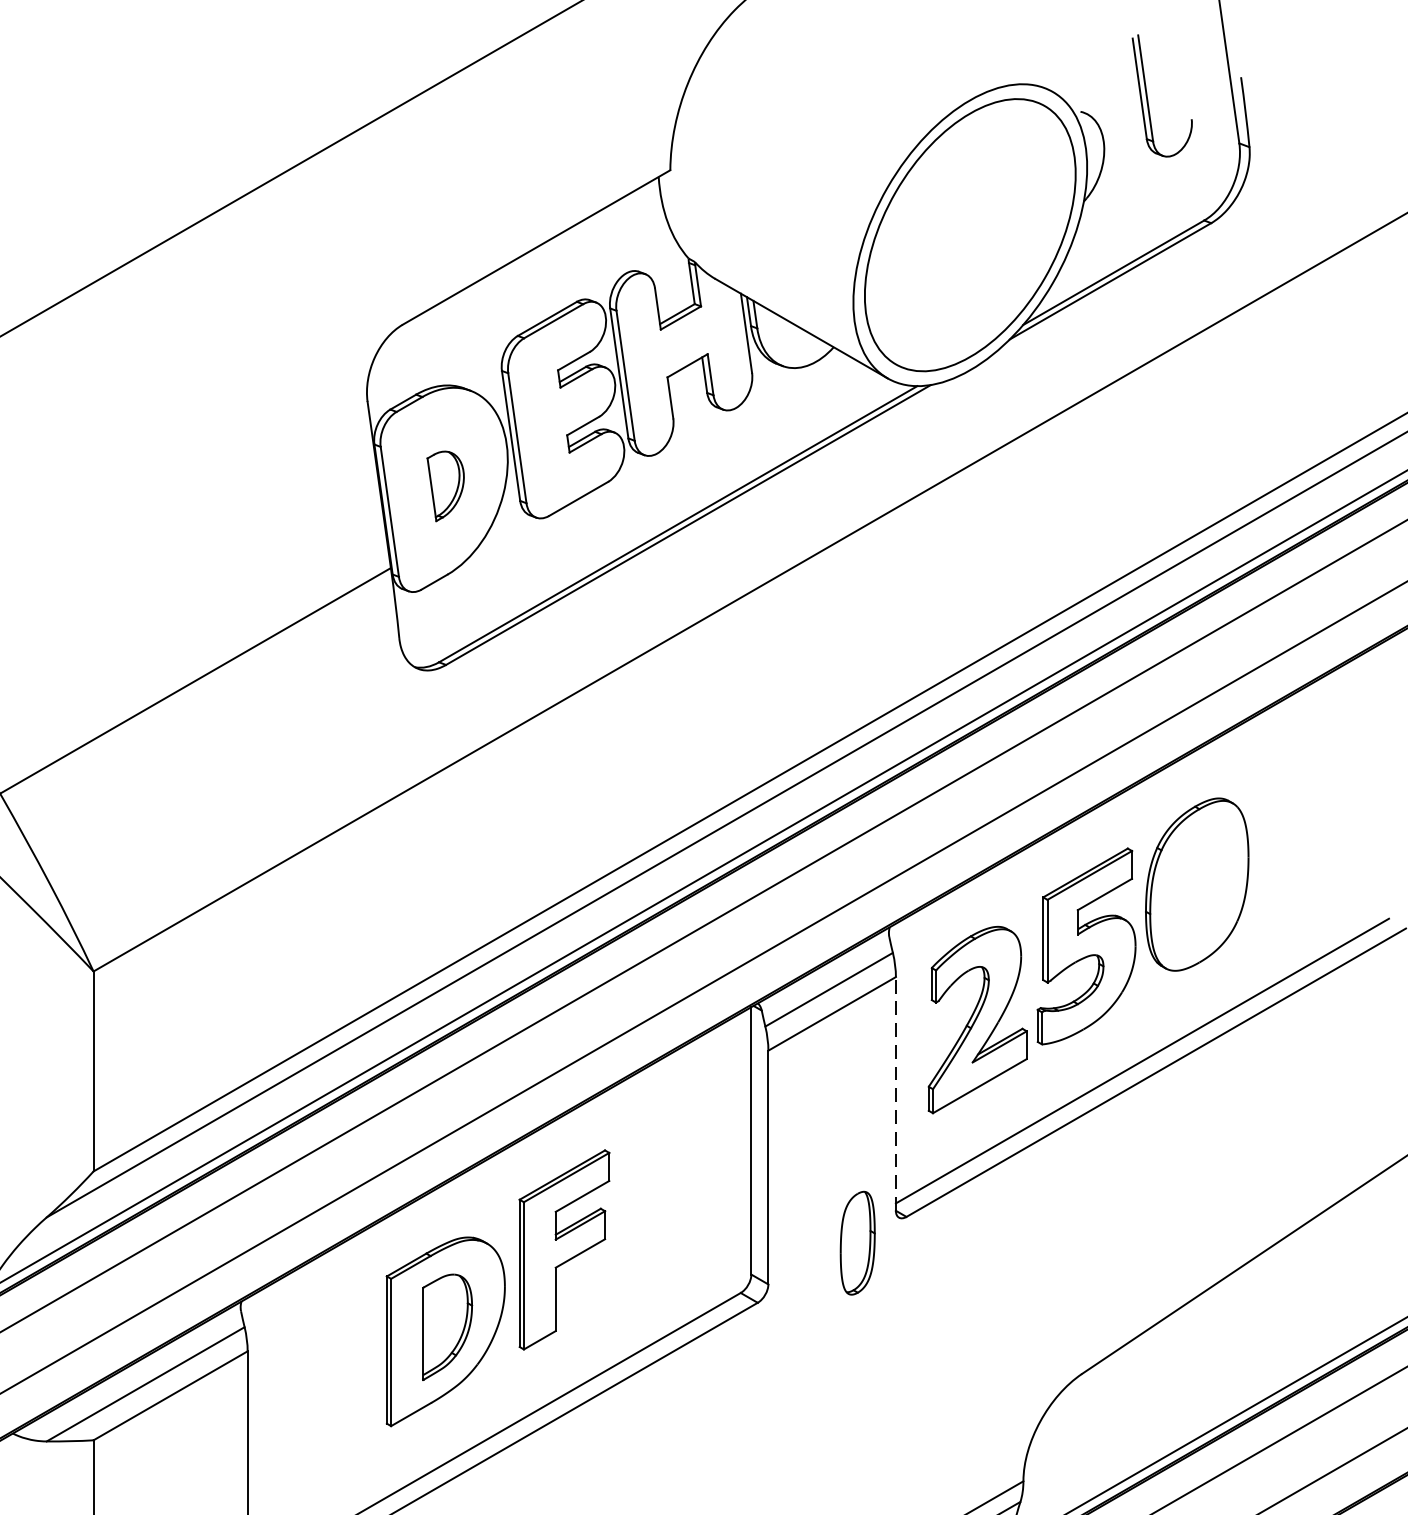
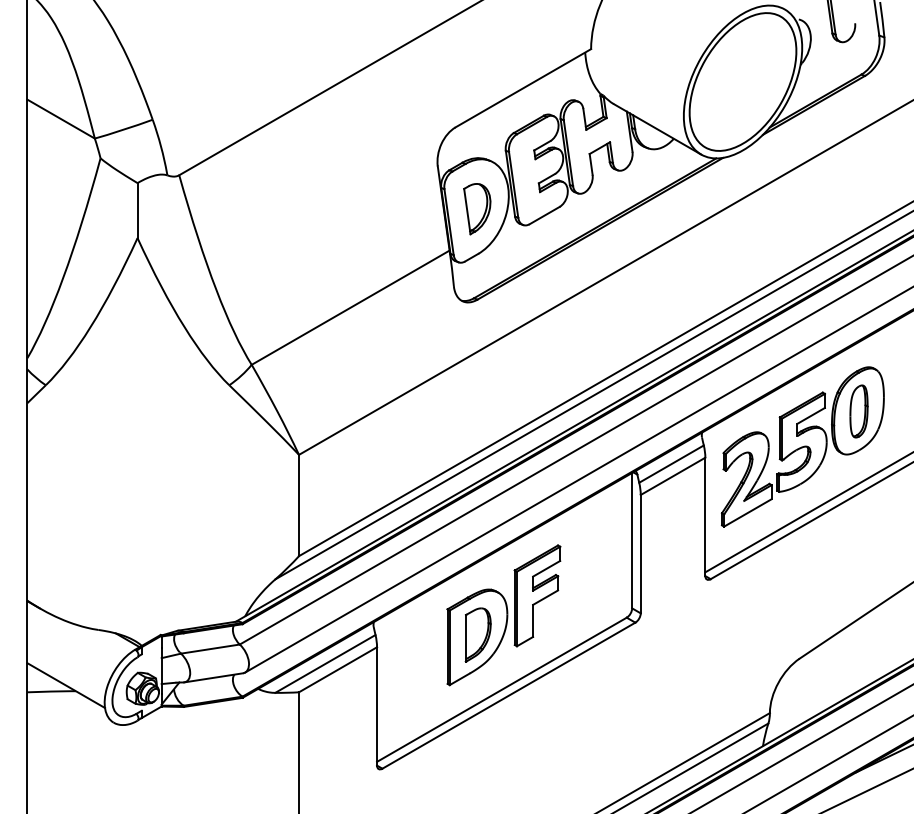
part: (445, 486) -> (477, 209), size x1.43
line: (896, 1093) -> (705, 516), dashed -> solid
part: (856, 1243) -> (858, 411), moved

